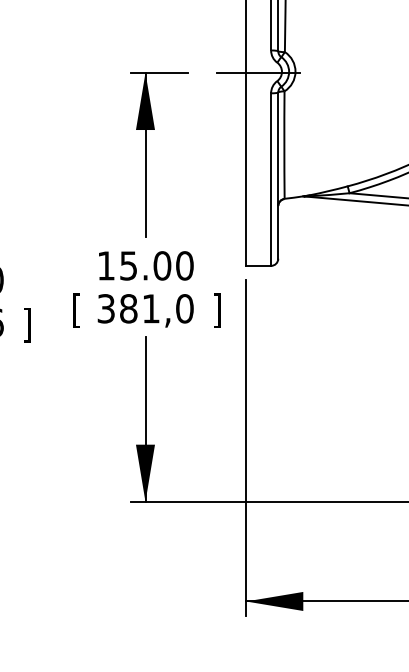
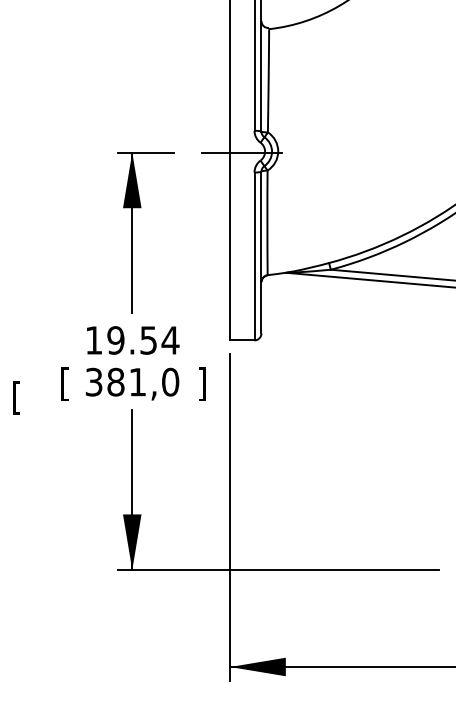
text: (157, 265) -> (143, 340), 15.00 -> 19.54
text: (26, 324) -> (16, 397), ] -> [

